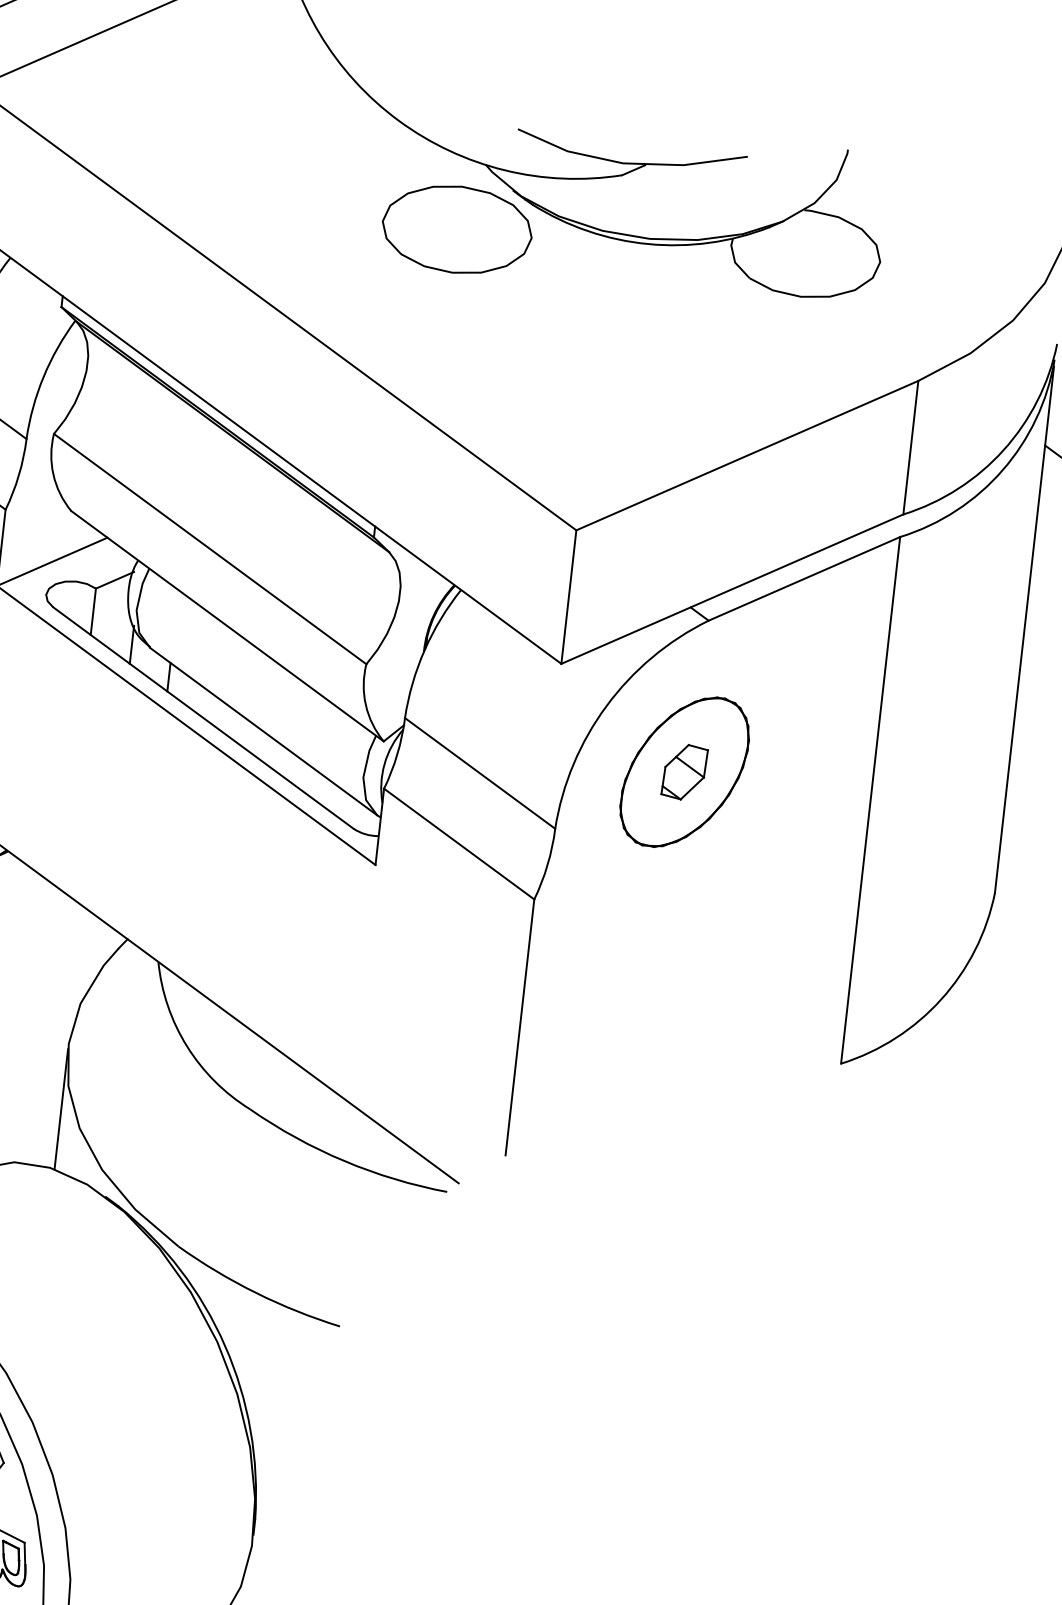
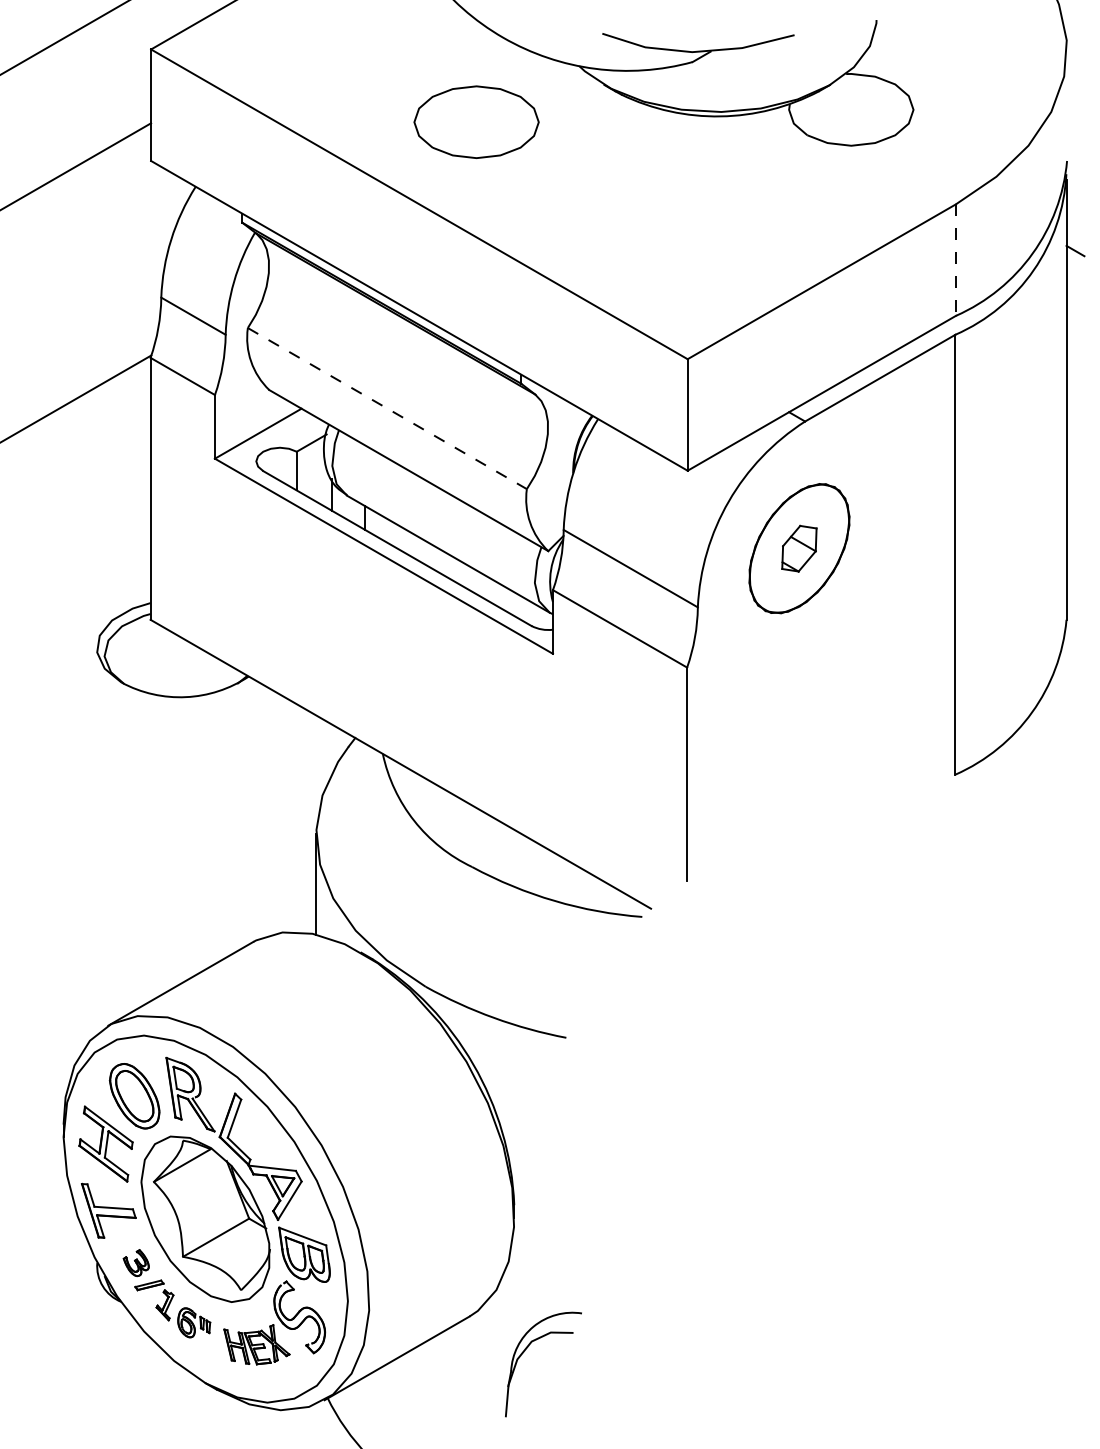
part: (457, 228) -> (476, 121), moved
line: (910, 448) -> (955, 260), solid -> dashed
line: (210, 549) -> (387, 408), solid -> dashed

